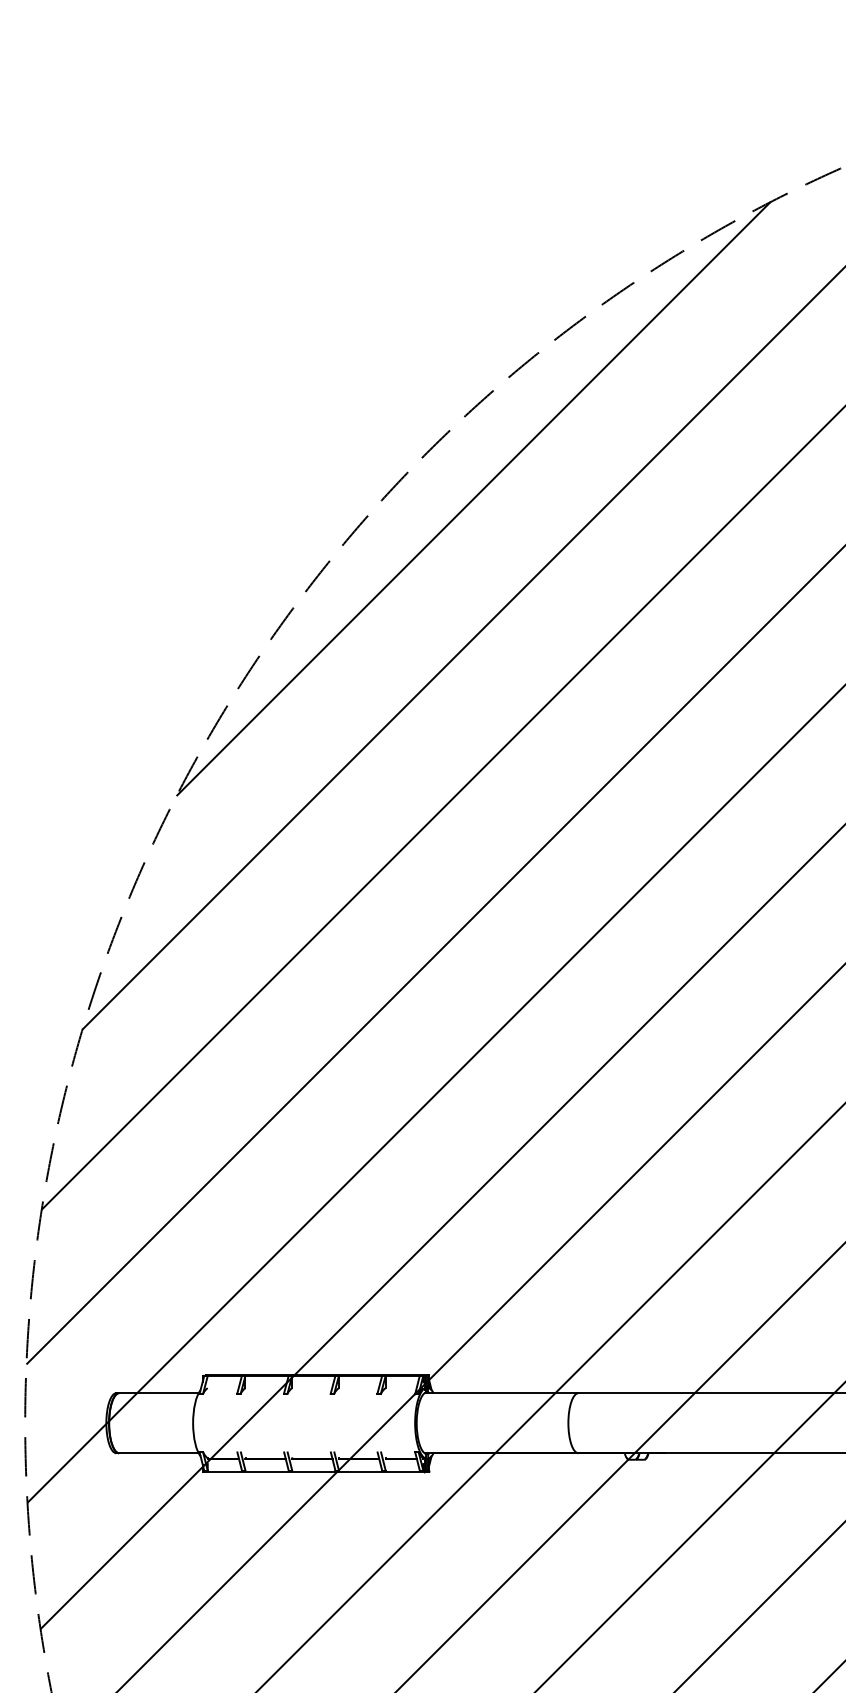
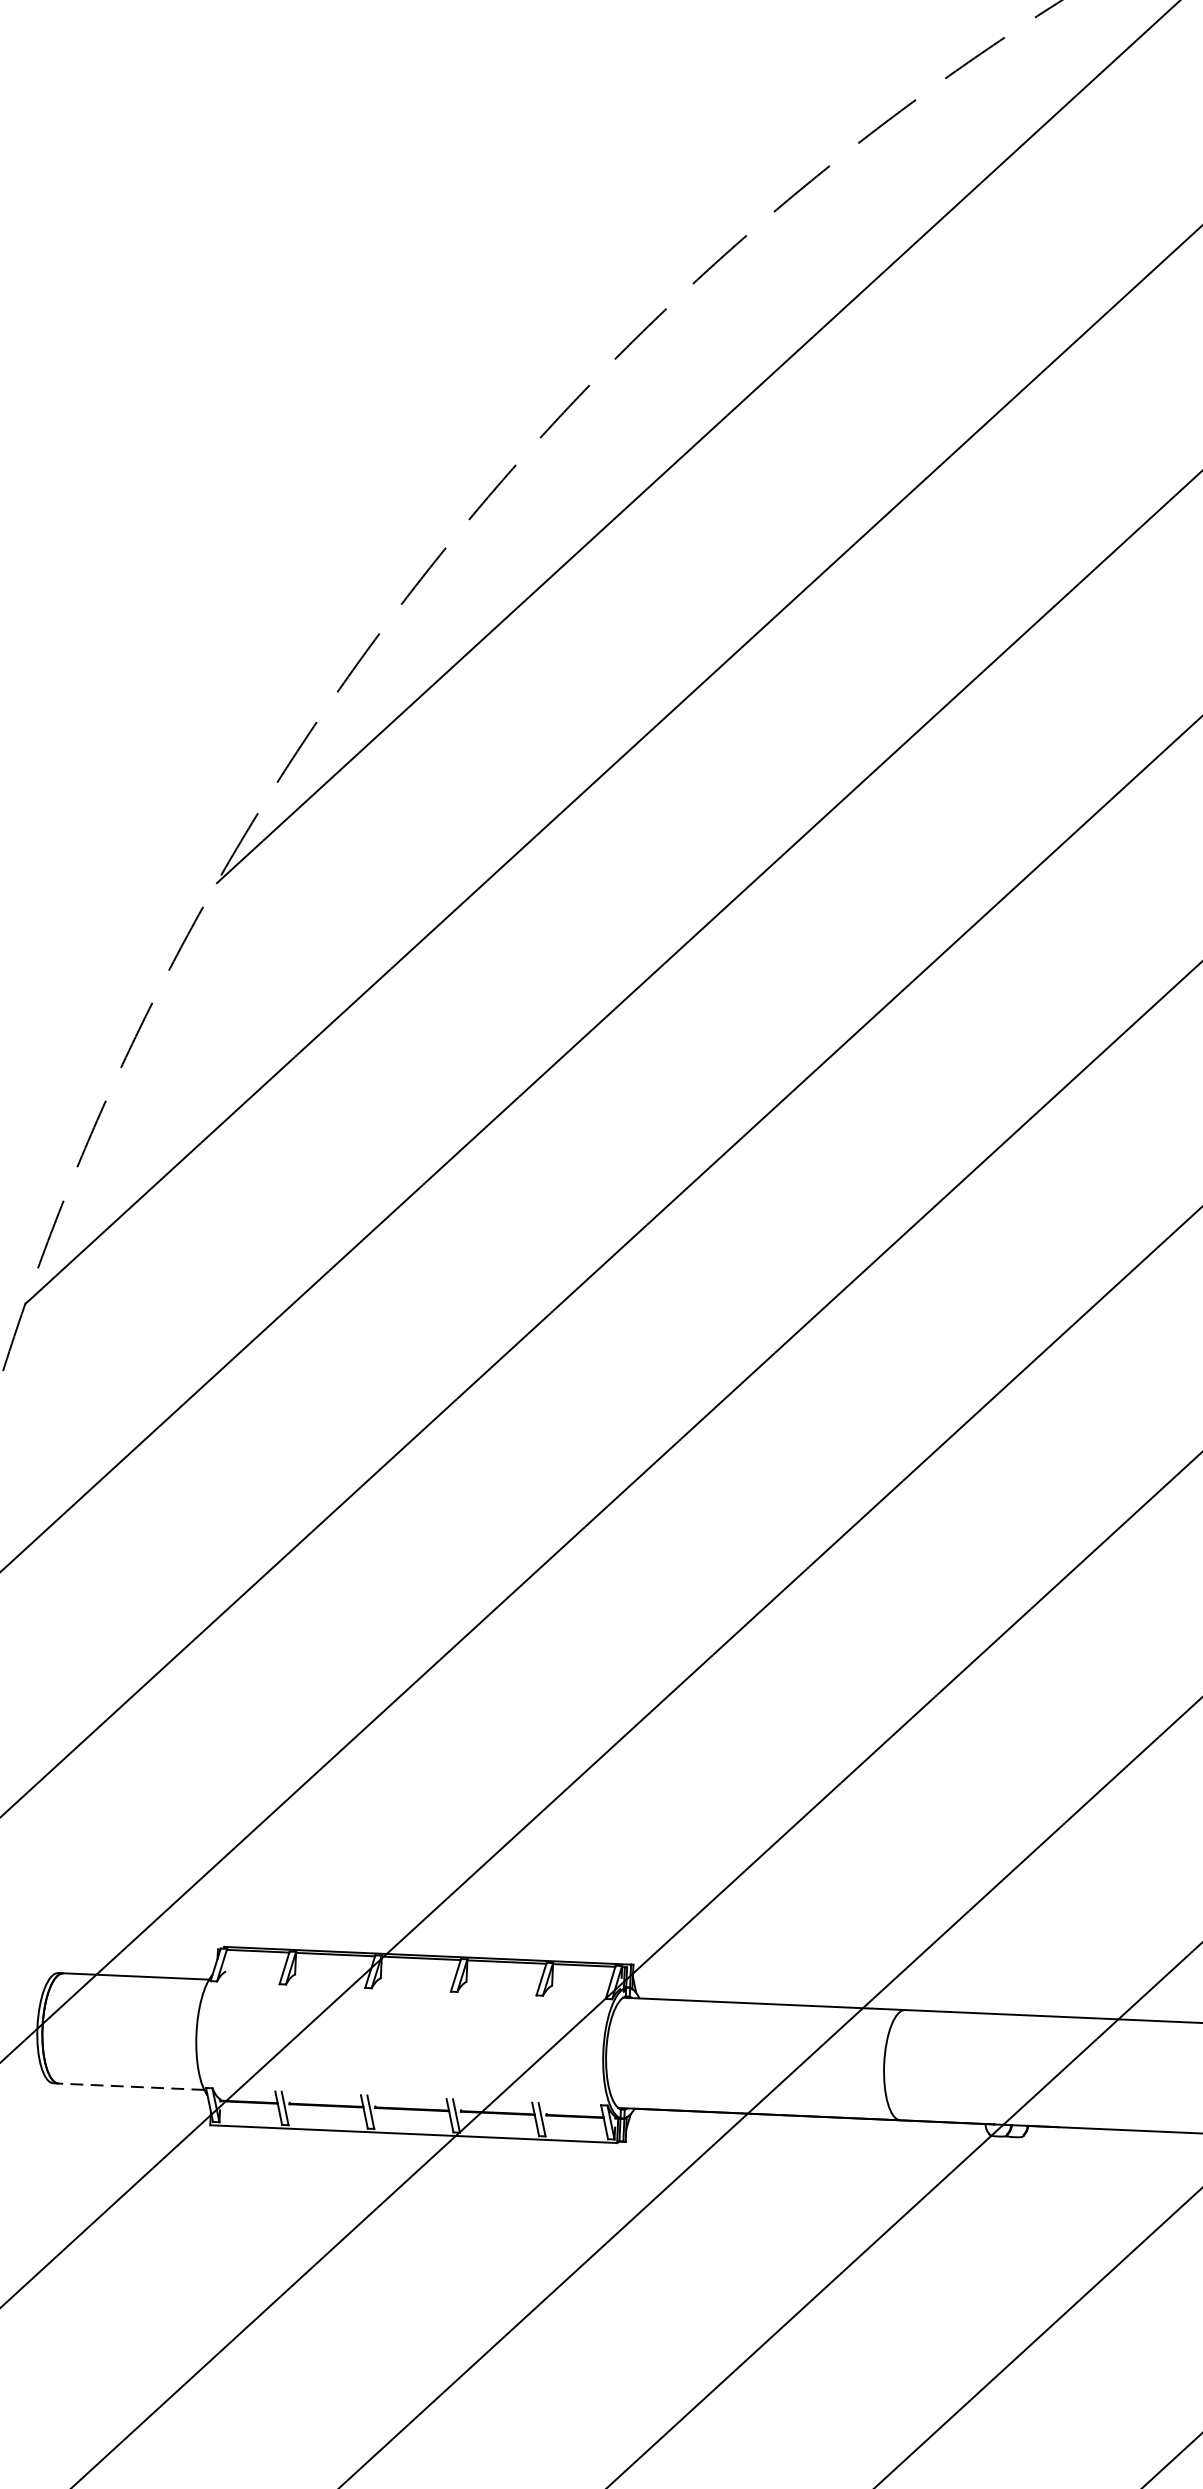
line: (157, 1453) -> (128, 2086), solid -> dashed

